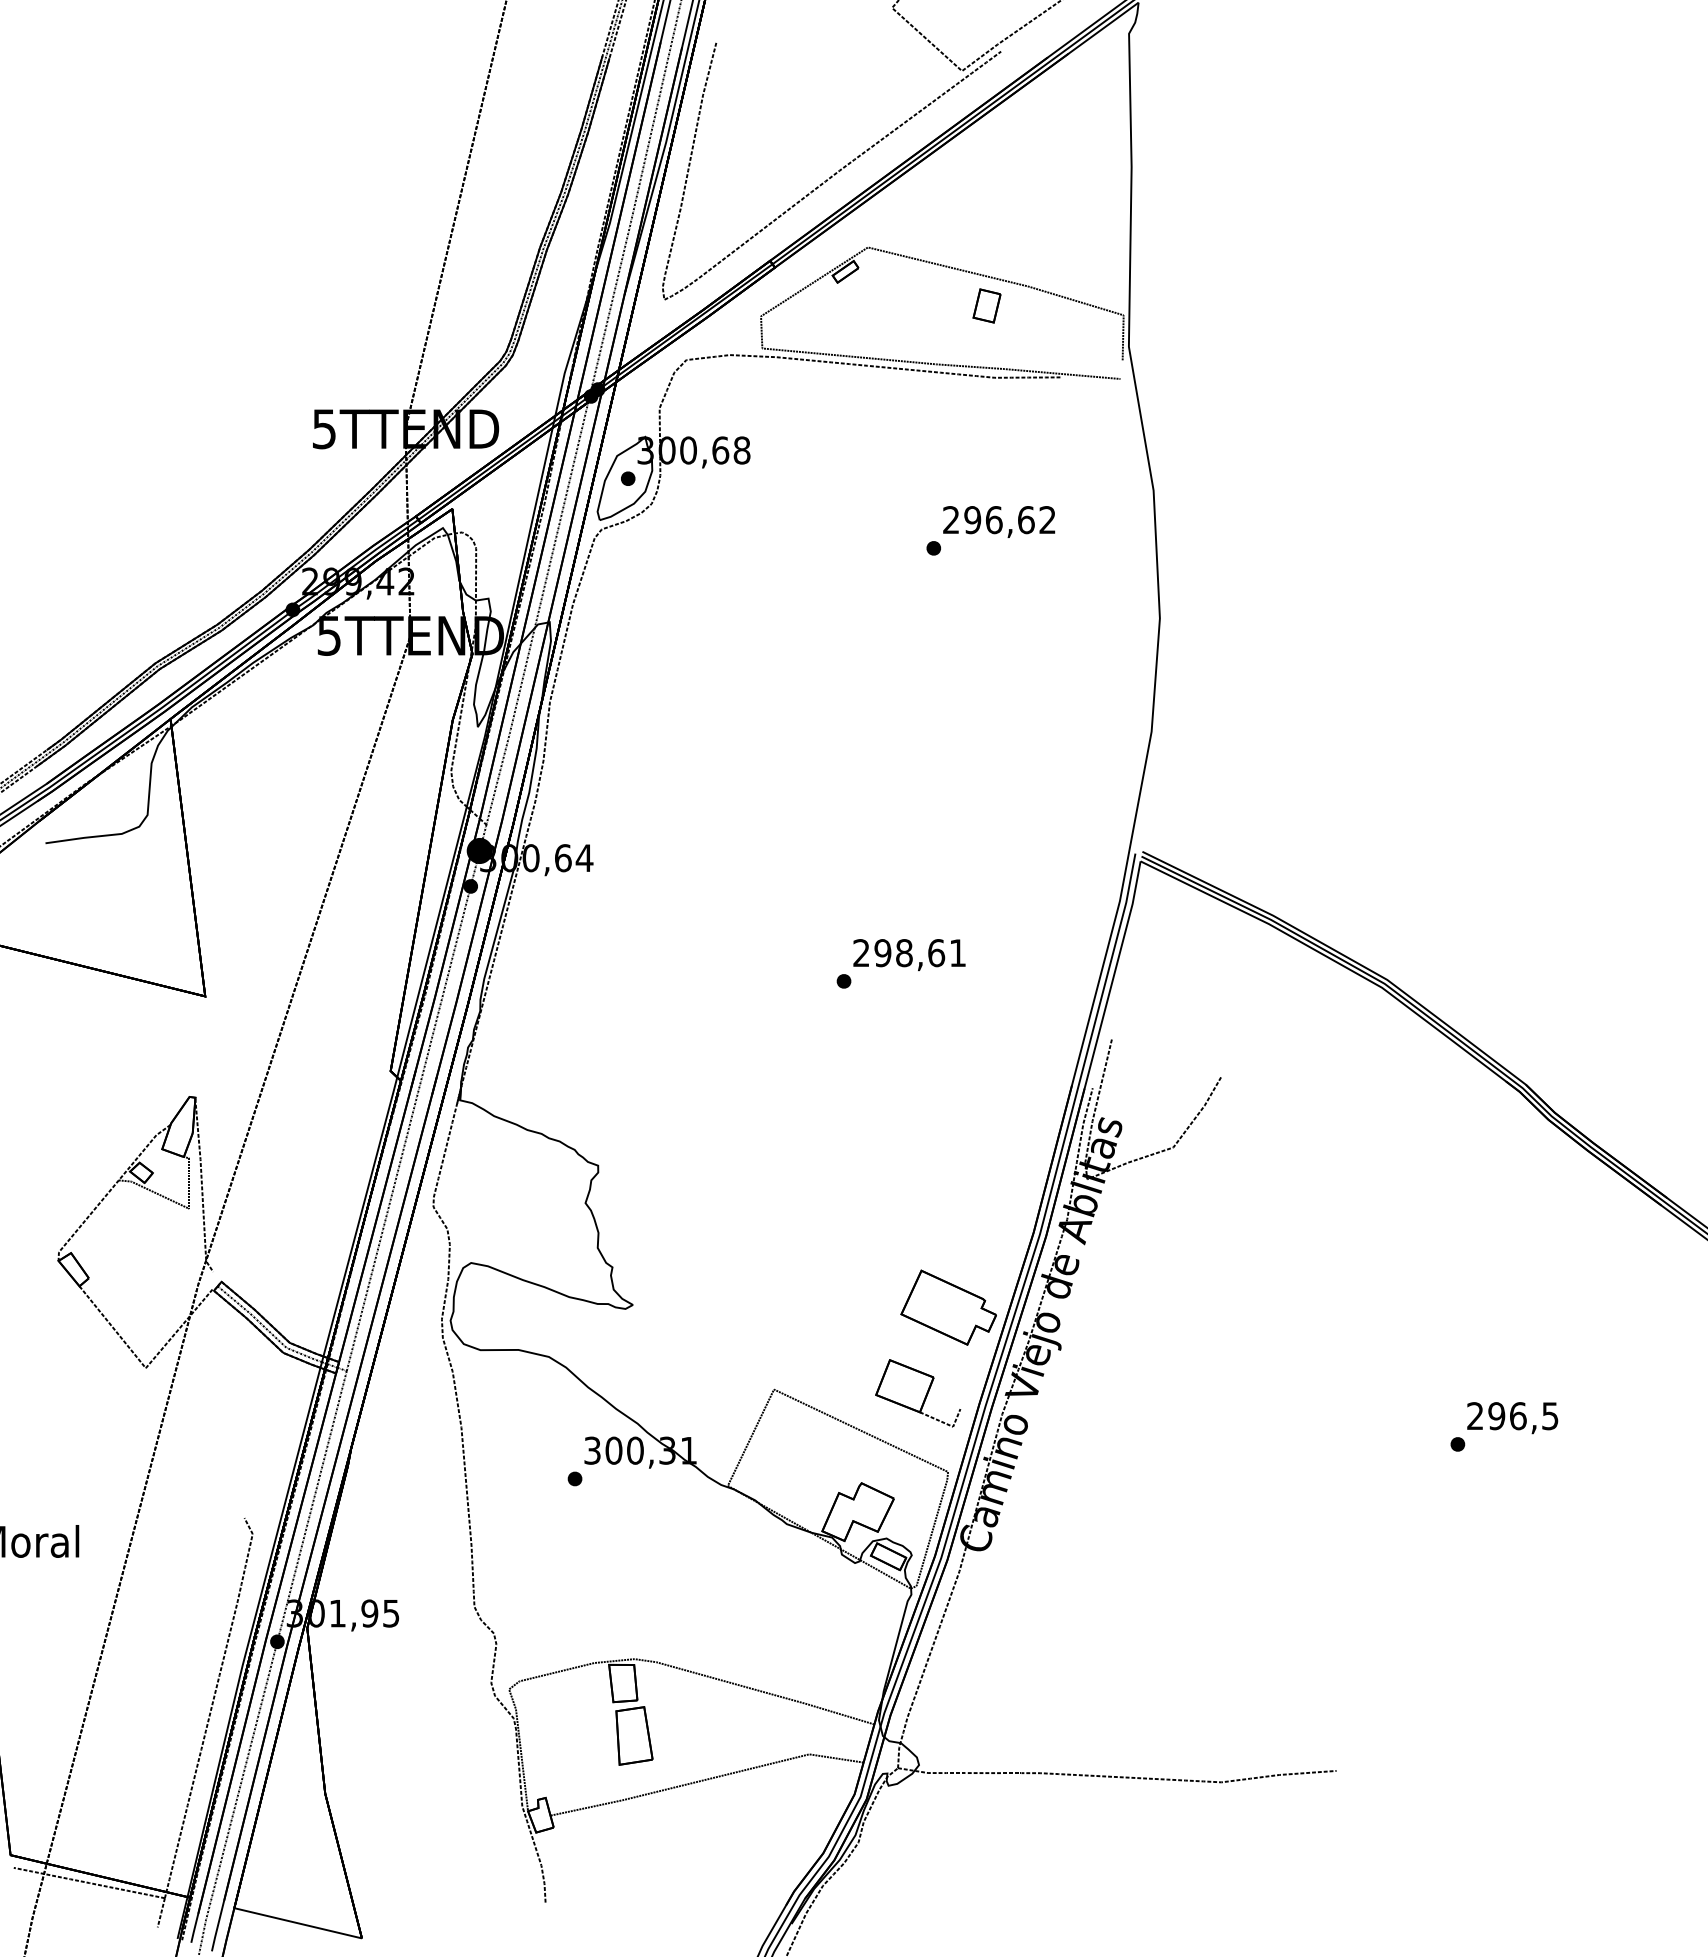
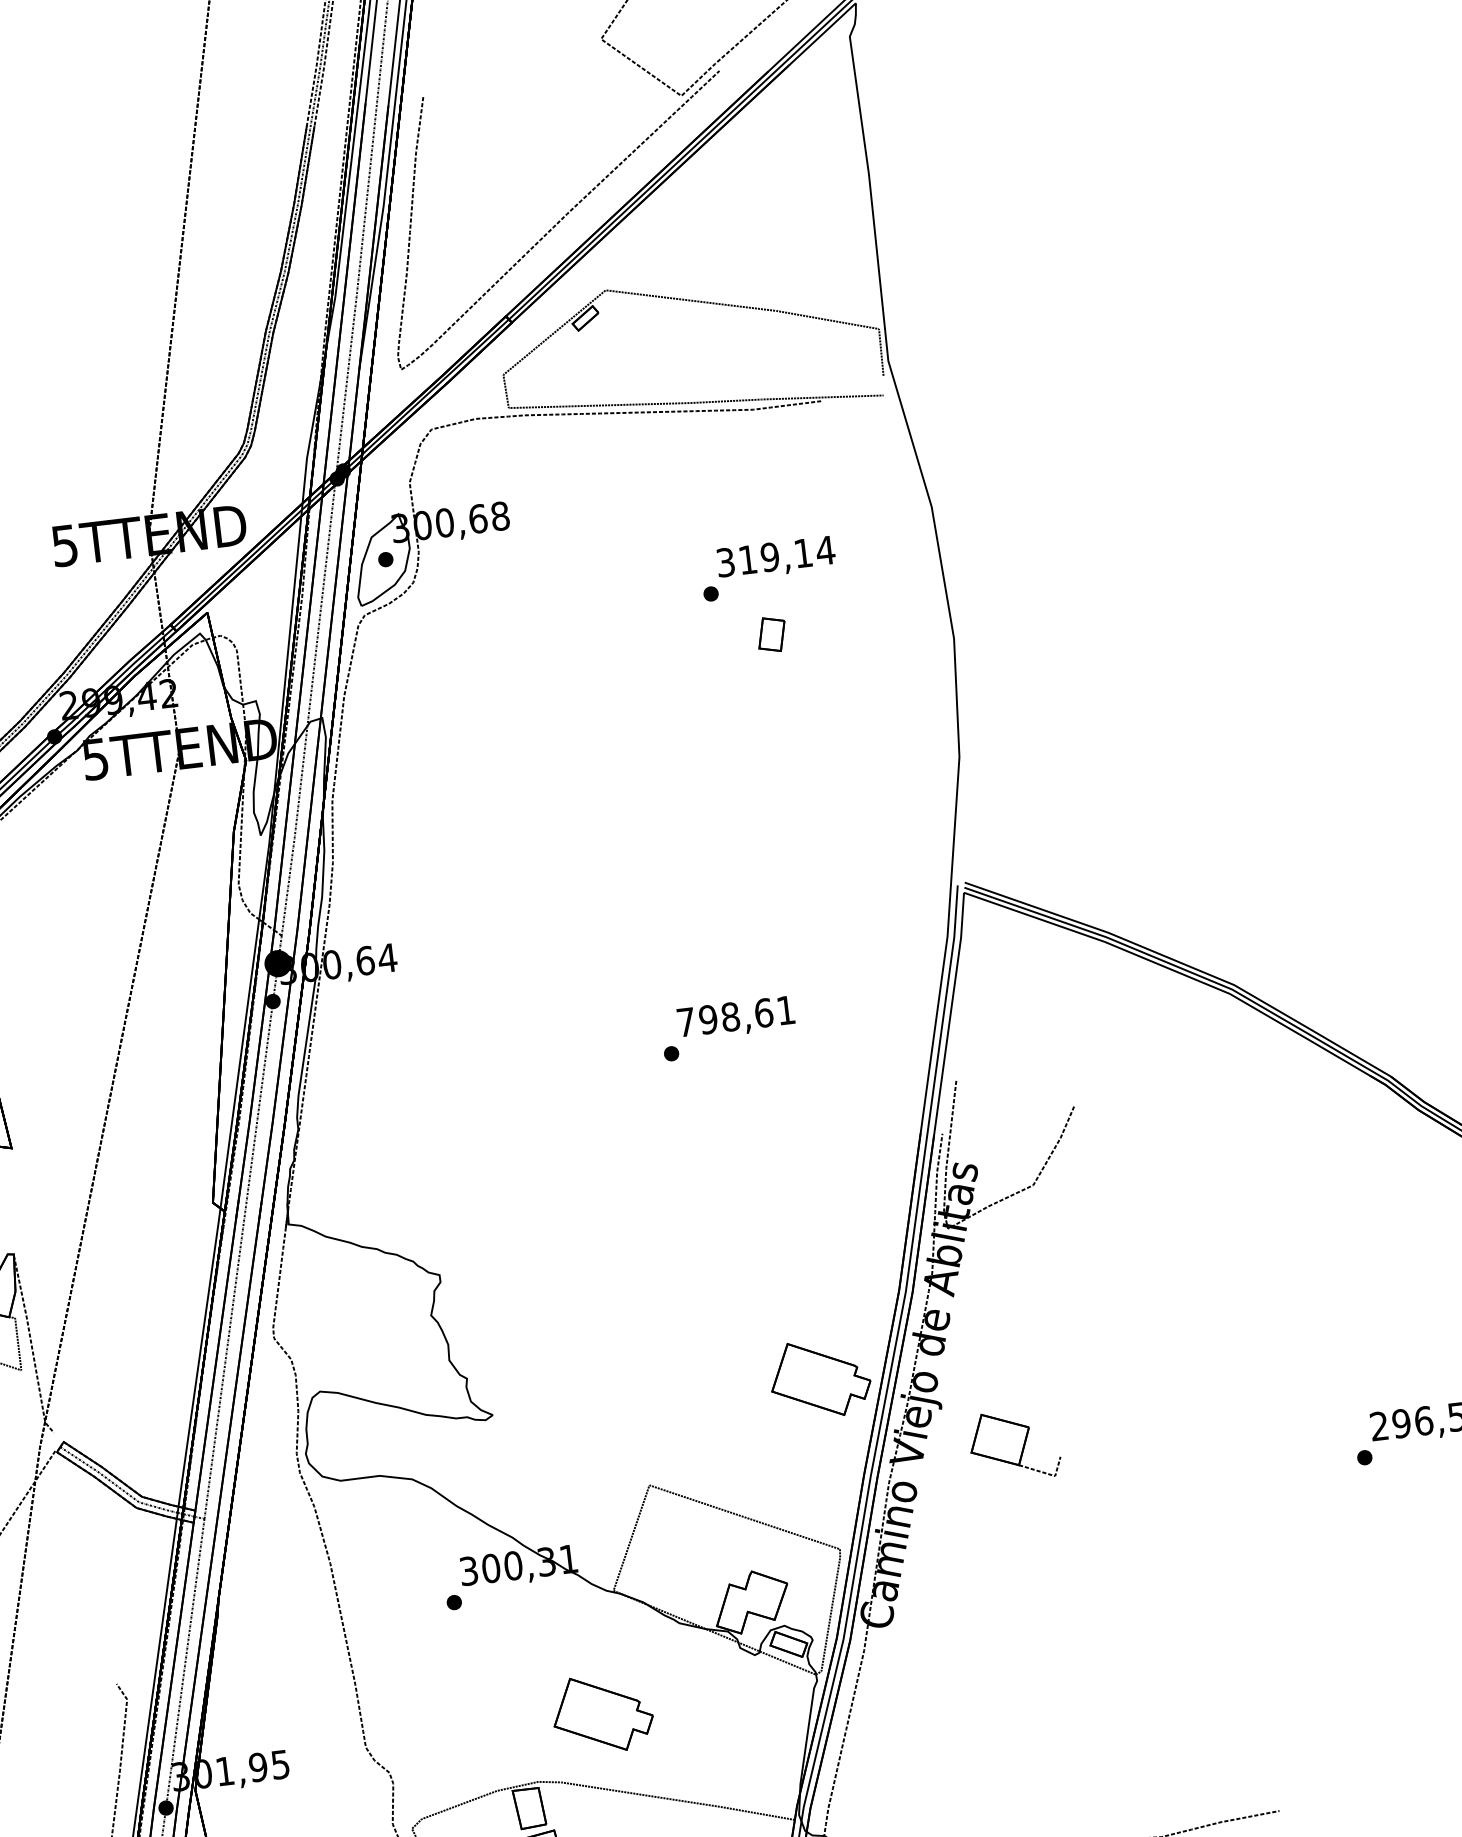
part: (986, 305) -> (771, 634), moved
text: (999, 520) -> (775, 557), 296,62 -> 319,14
text: (861, 952) -> (686, 1021), 298,61 -> 798,61
part: (918, 1393) -> (1015, 1445), moved
part: (703, 1601) -> (602, 1713), added

